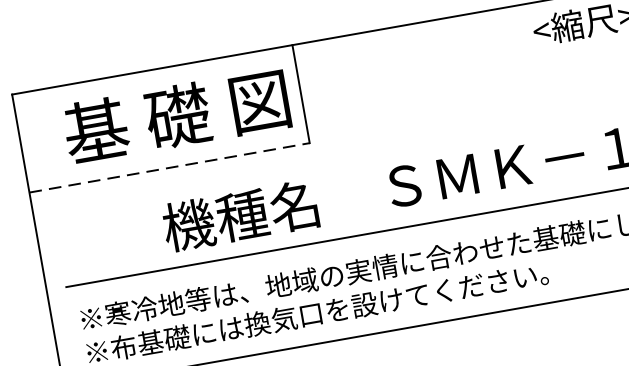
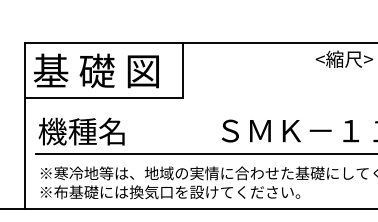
text: (176, 115) -> (96, 70), moved
line: (171, 167) -> (104, 98), dashed -> solid
text: (240, 215) -> (81, 131), moved

